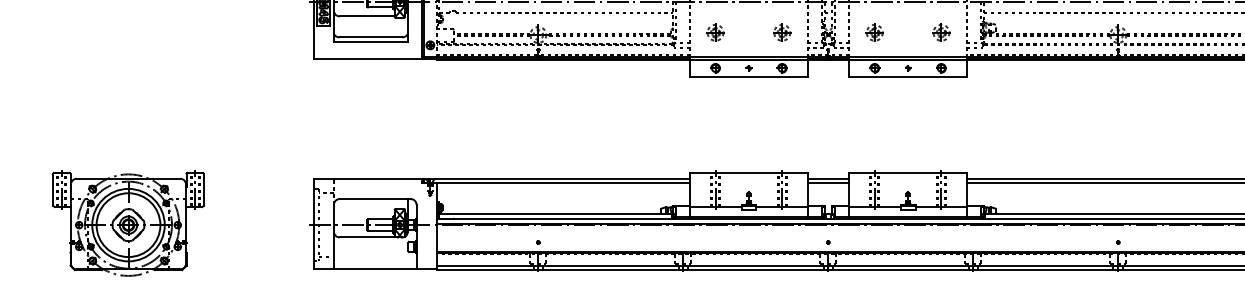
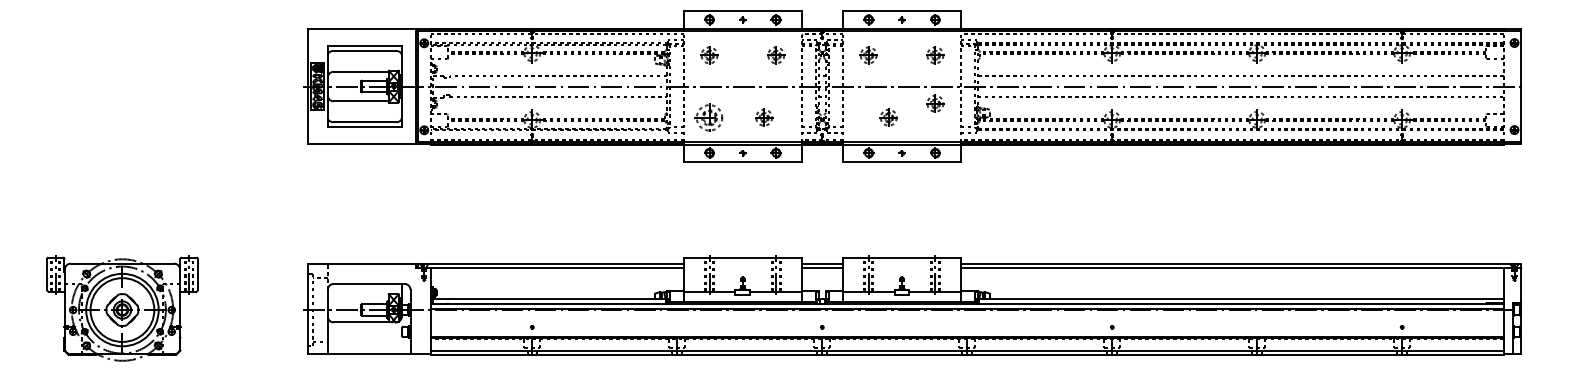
part: (715, 32) -> (709, 117), size x1.6
part: (782, 32) -> (764, 117), moved
part: (874, 32) -> (888, 117), moved
part: (941, 32) -> (935, 103), moved

